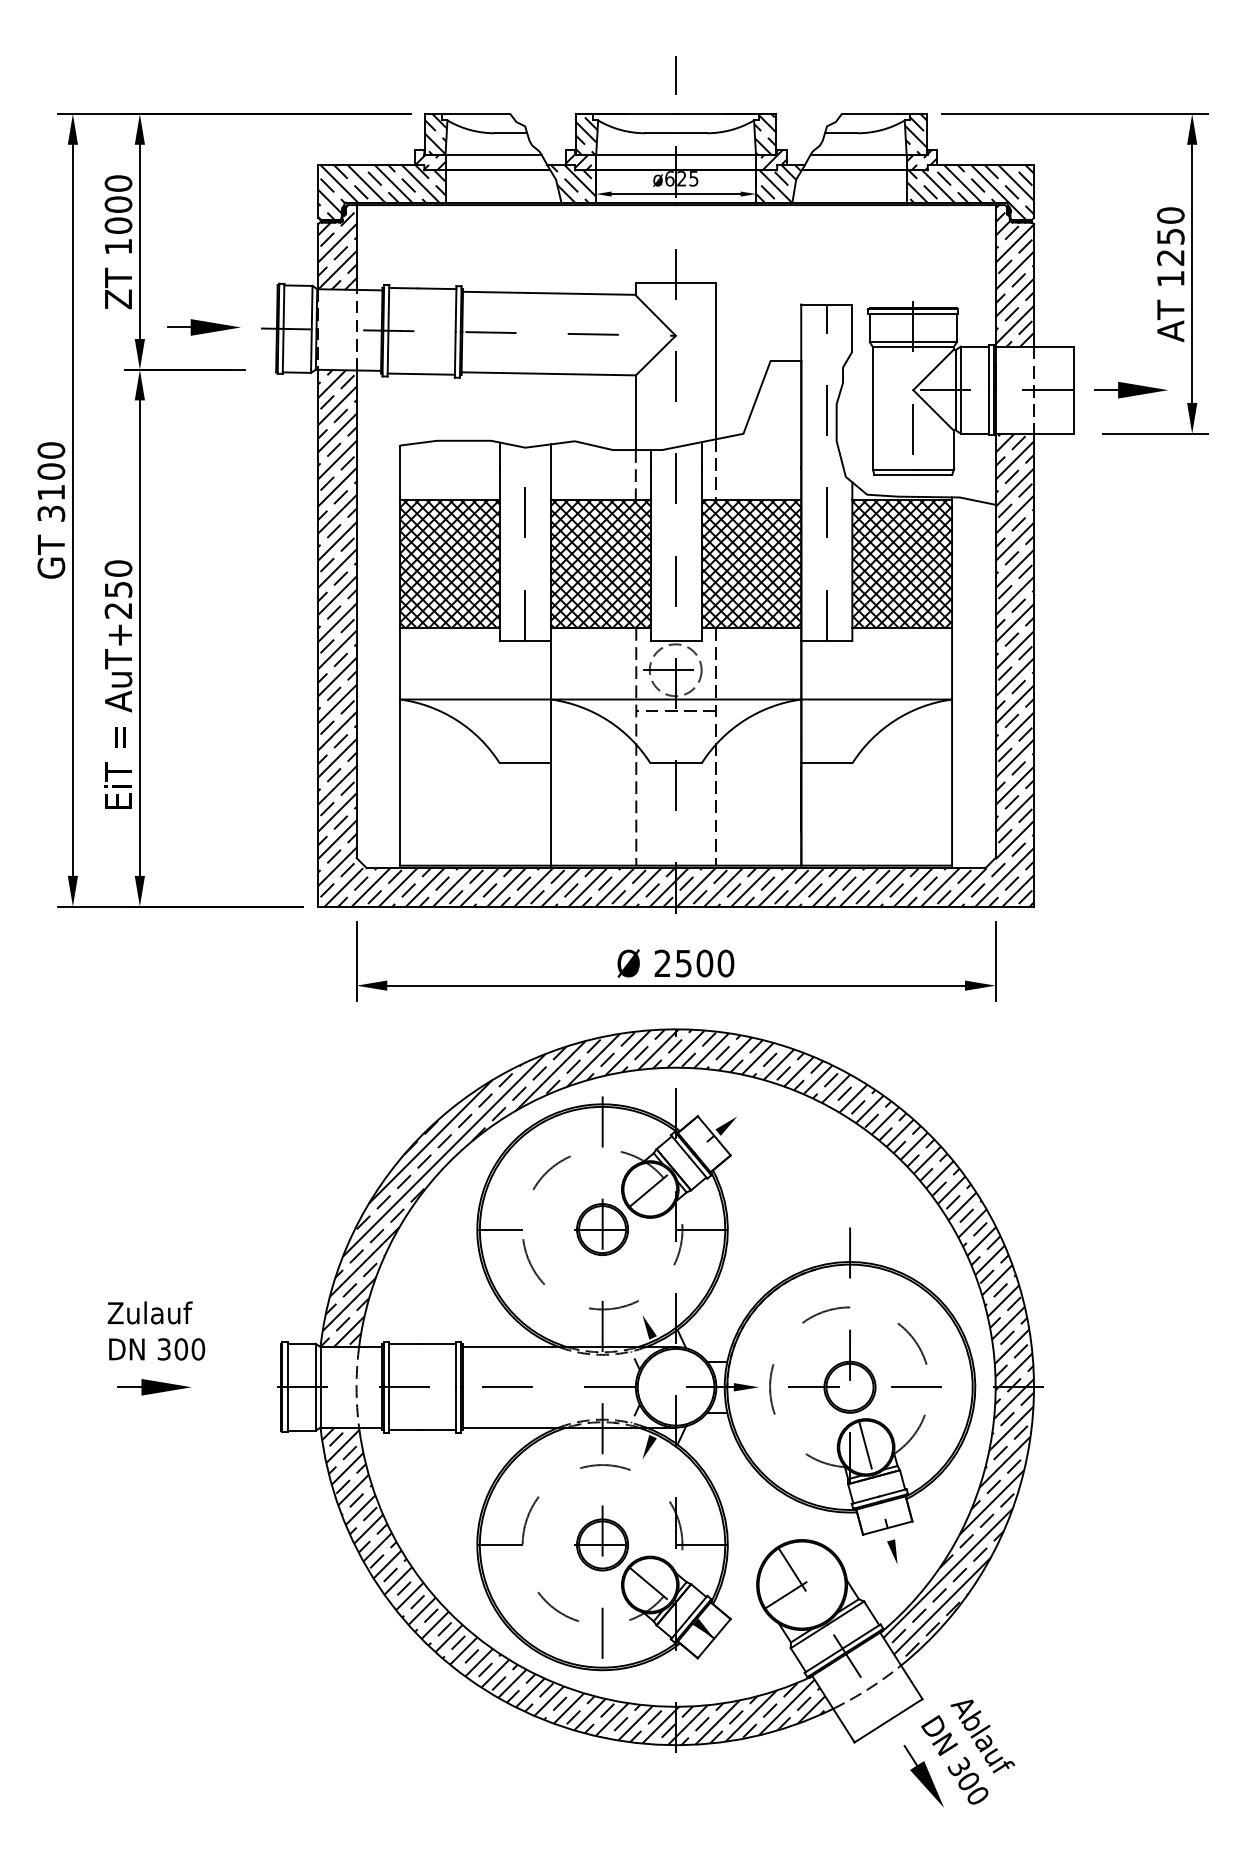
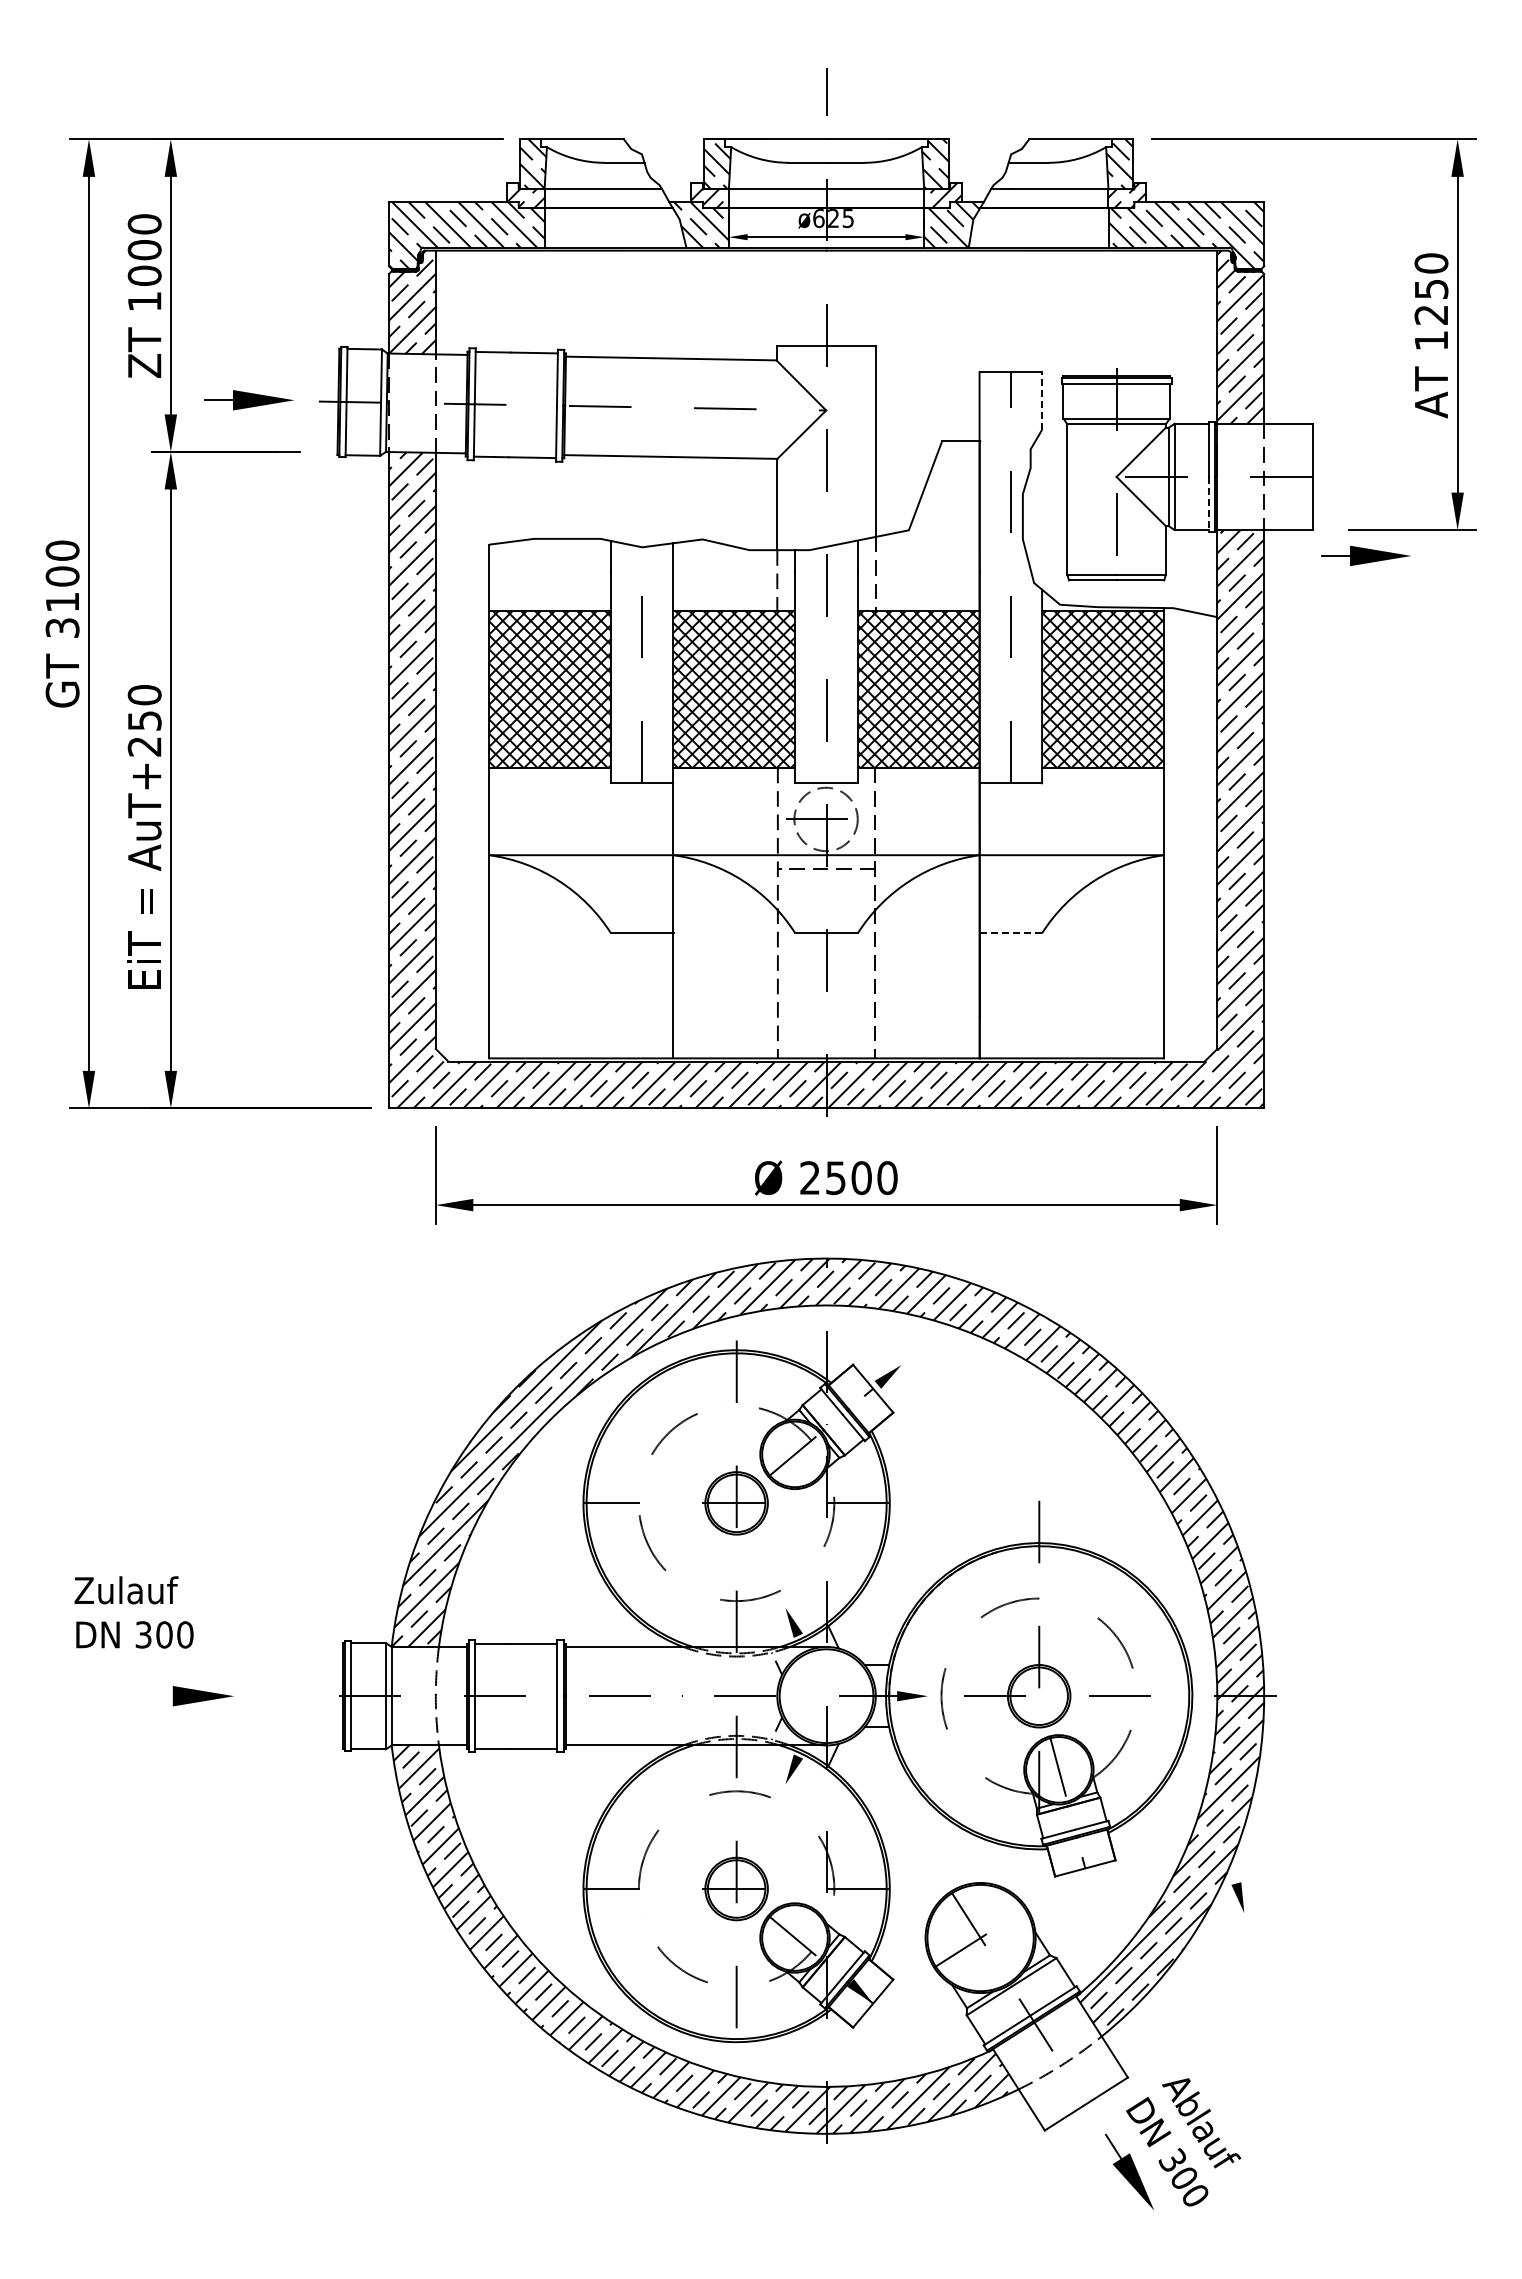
line: (852, 328) -> (1042, 401), solid -> dashed
part: (1130, 389) -> (1365, 555), moved
line: (989, 412) -> (1209, 504), solid -> dashed
line: (826, 763) -> (1010, 933), solid -> dashed
text: (155, 1331) -> (133, 1612), moved
line: (129, 1387) -> (158, 1696), removed
part: (891, 1551) -> (1237, 1897), moved

